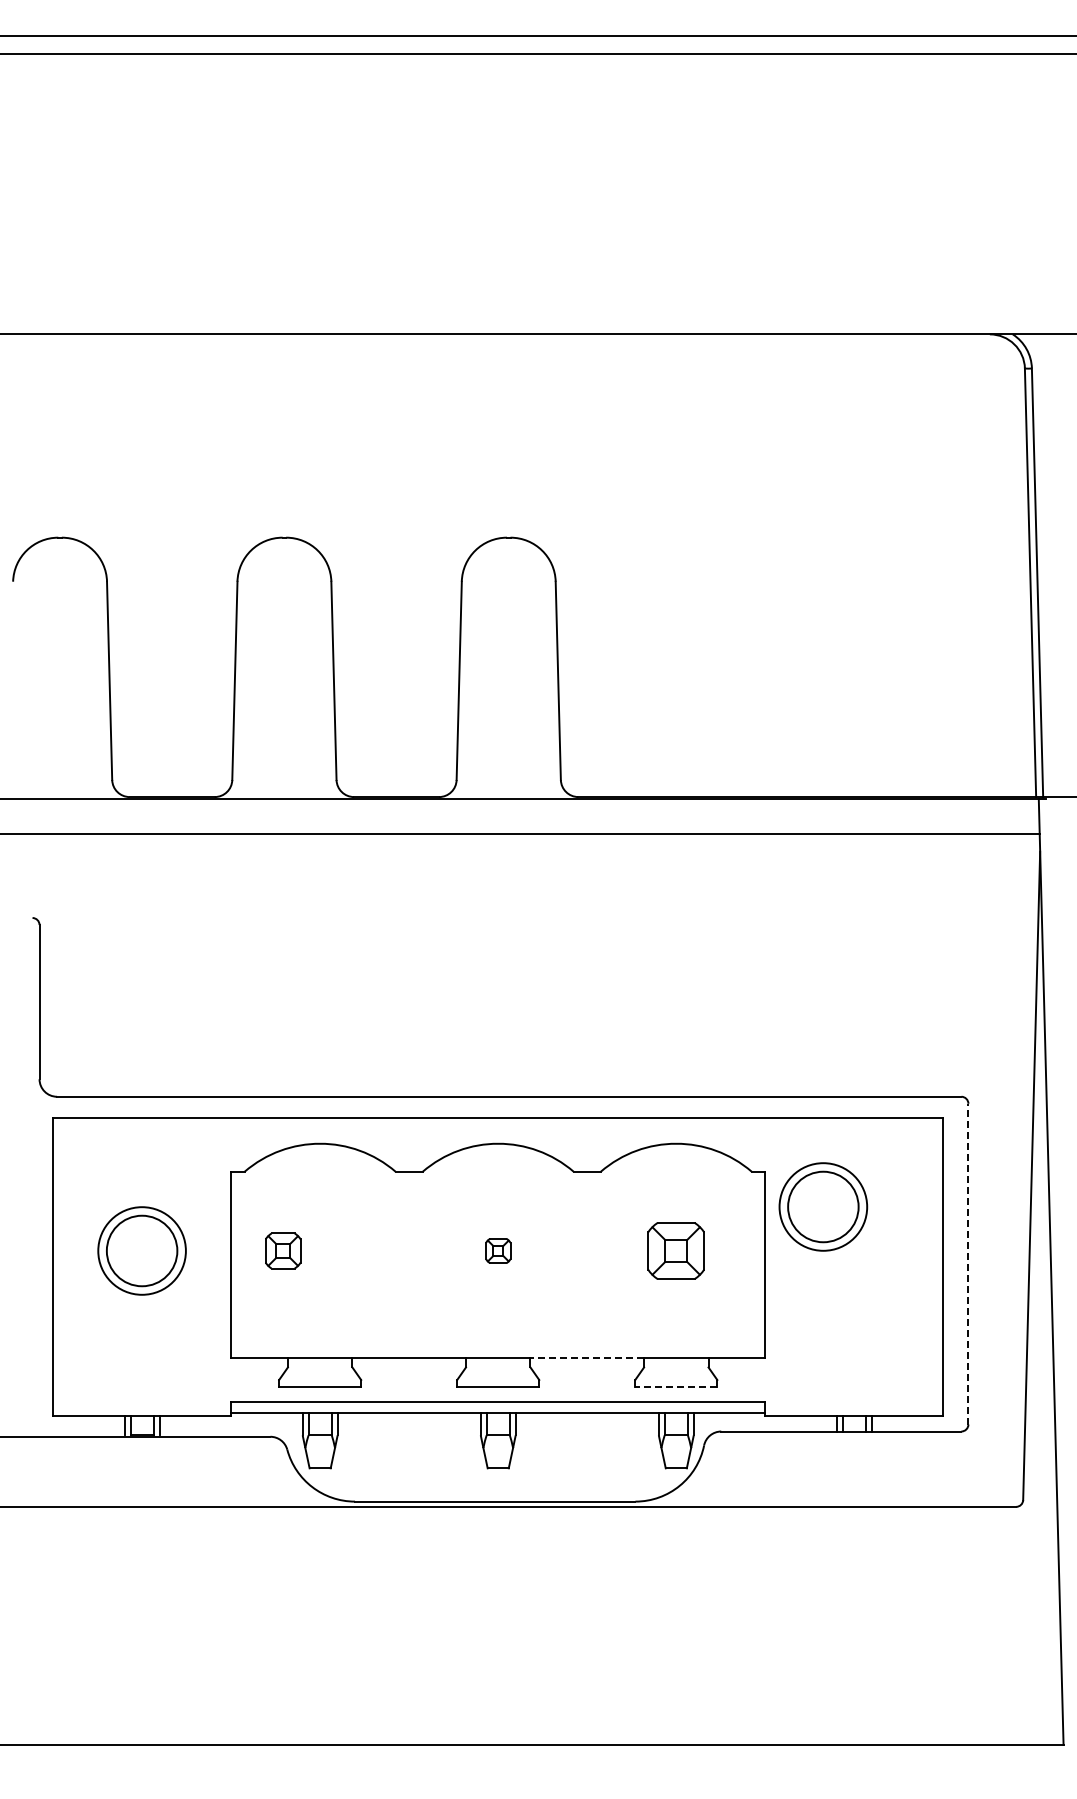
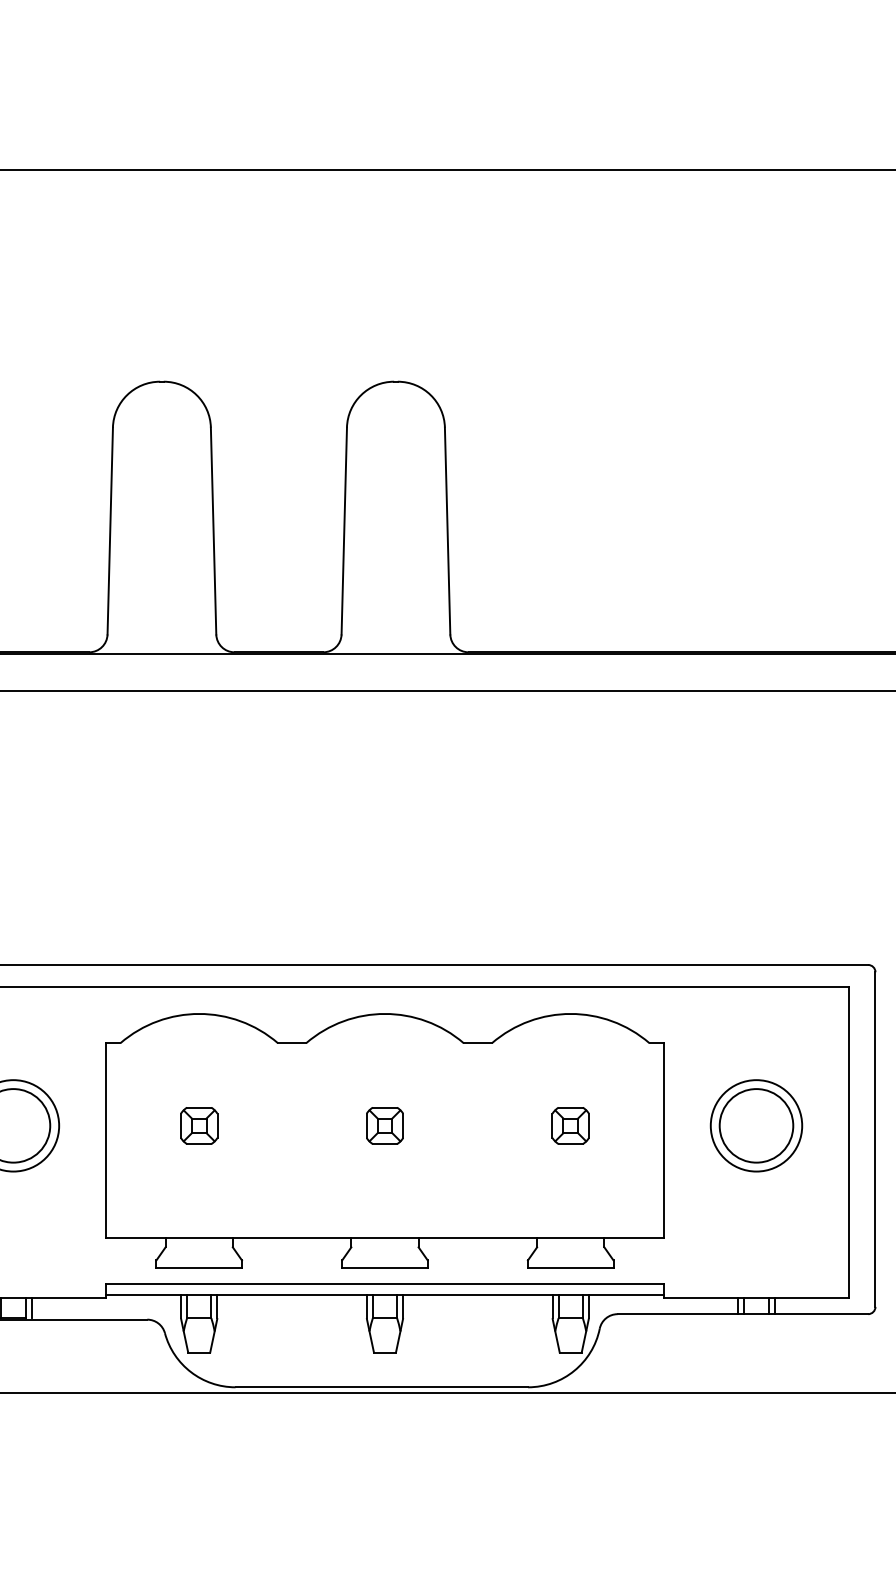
part: (823, 1206) -> (756, 1125), moved
part: (283, 1250) -> (199, 1125), moved
part: (498, 1250) -> (385, 1125), size x1.43
part: (676, 1250) -> (570, 1125), size x0.62
line: (968, 1263) -> (875, 1138), dashed -> solid
line: (587, 1358) -> (478, 1237), dashed -> solid
line: (675, 1387) -> (569, 1268), dashed -> solid

